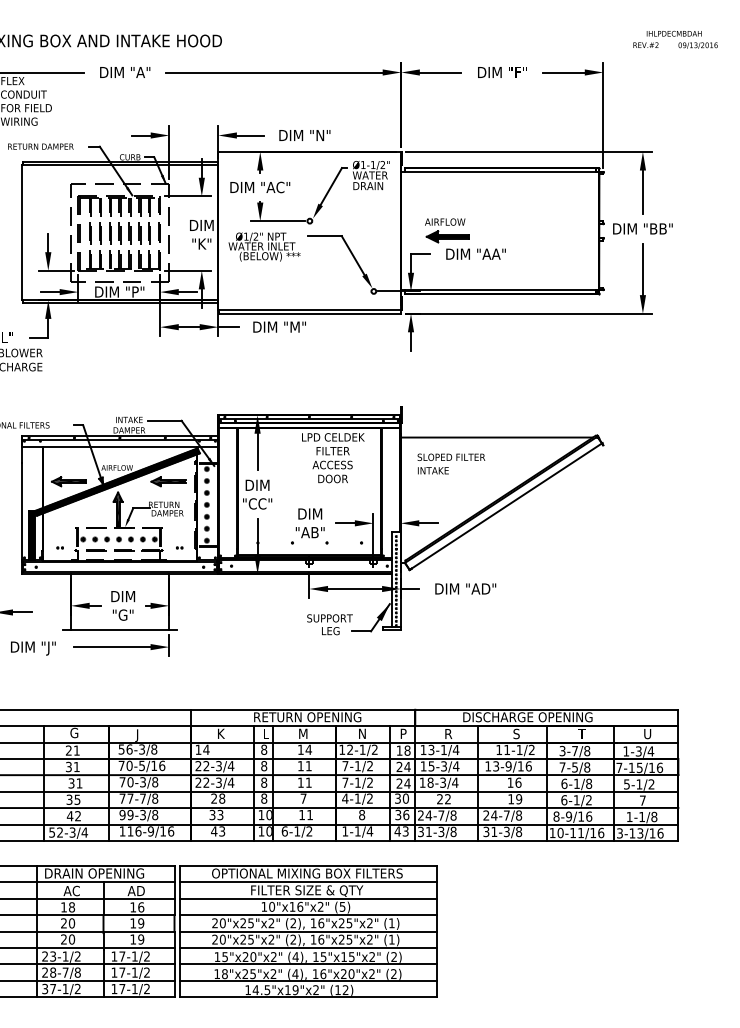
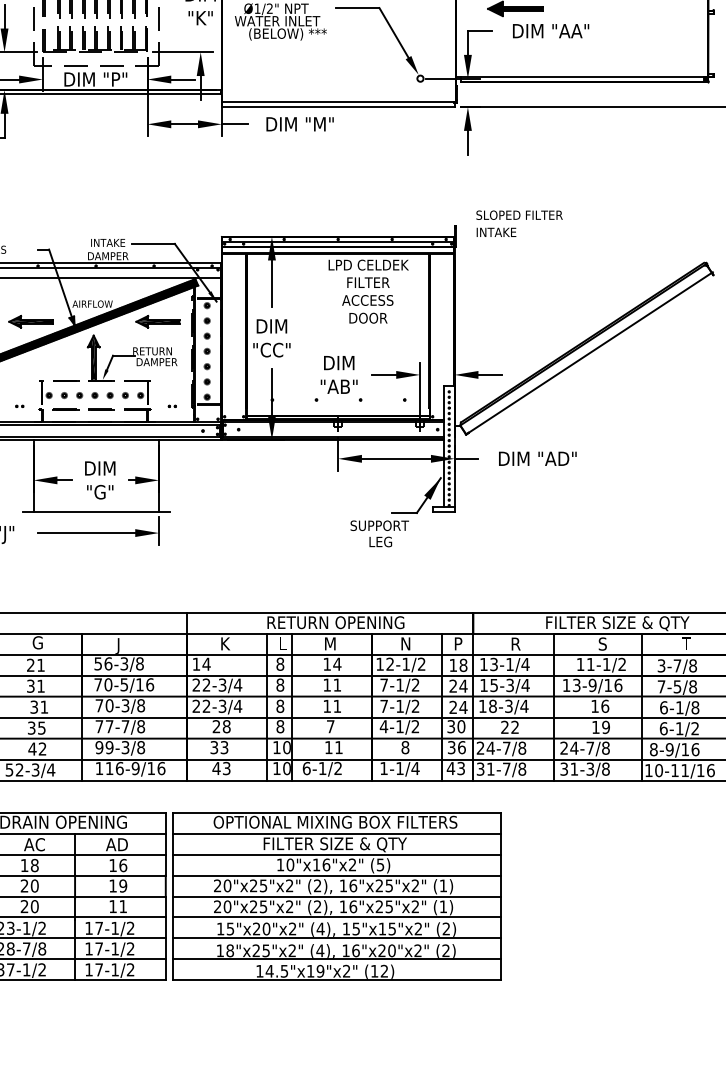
line: (496, 437) -> (577, 265), removed
text: (451, 463) -> (519, 223), moved
text: (329, 624) -> (379, 533), moved
text: (527, 717) -> (616, 622), DISCHARGE OPENING -> FILTER SIZE & QTY
text: (441, 831) -> (506, 768), 31-3/8 -> 31-7/8
text: (141, 939) -> (123, 906), 19 -> 11

